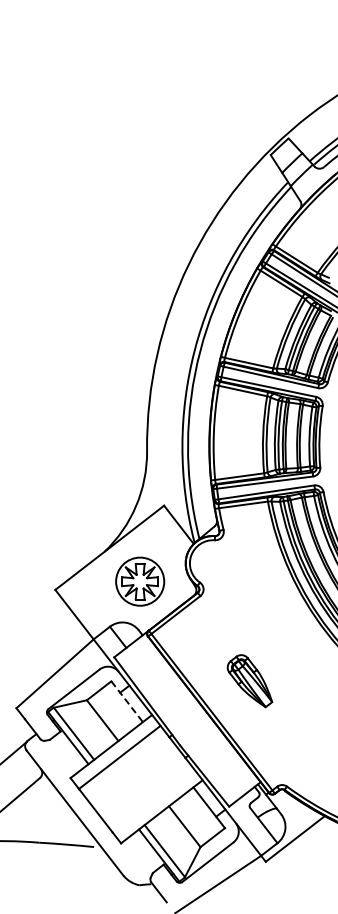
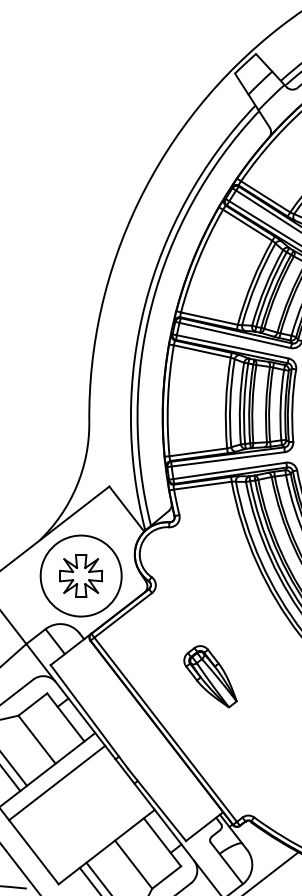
circle: (139, 581) -> (80, 575), size x1.43
part: (249, 681) -> (209, 677), moved
line: (127, 701) -> (66, 717), dashed -> solid

